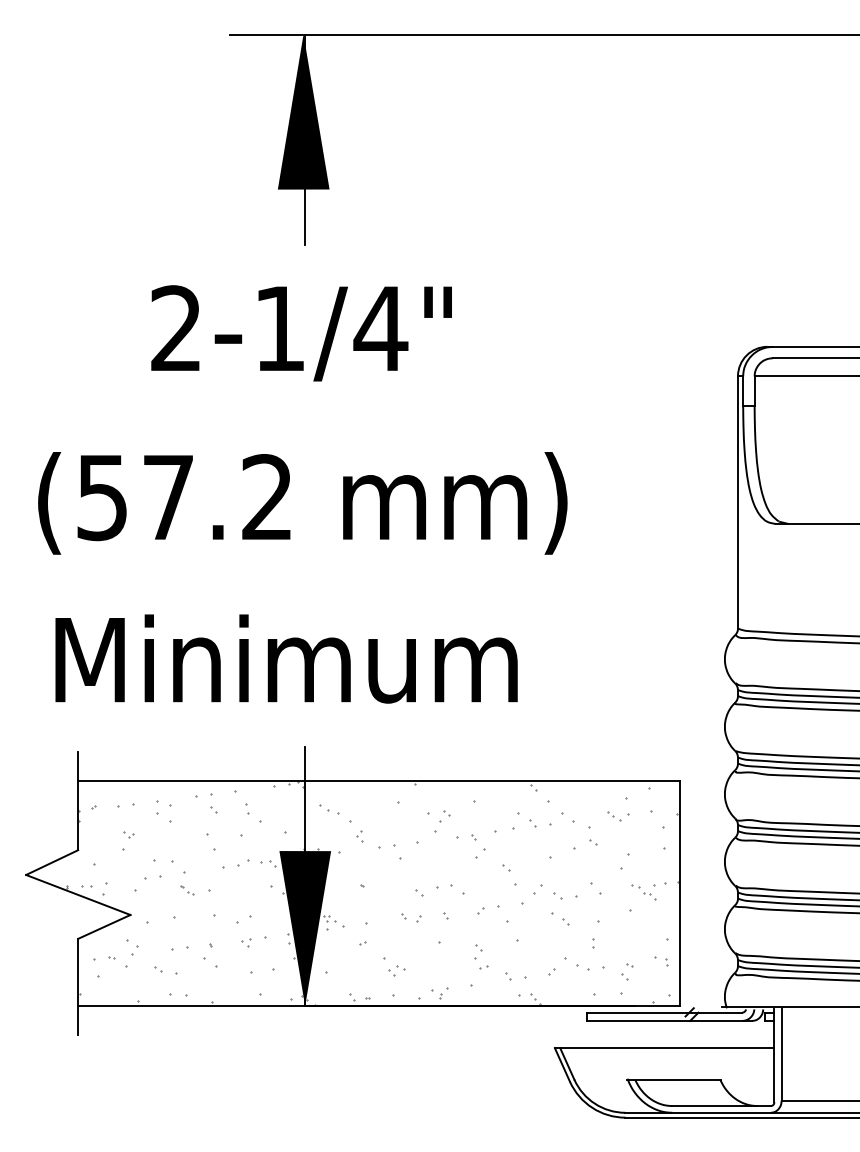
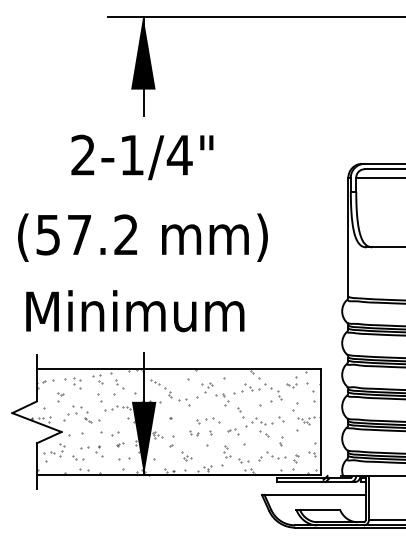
part: (125, 805) -> (59, 380), size x1.6
part: (494, 913) -> (233, 431), size x0.7
part: (596, 935) -> (281, 441), size x0.6
part: (253, 941) -> (119, 444), size x0.6

